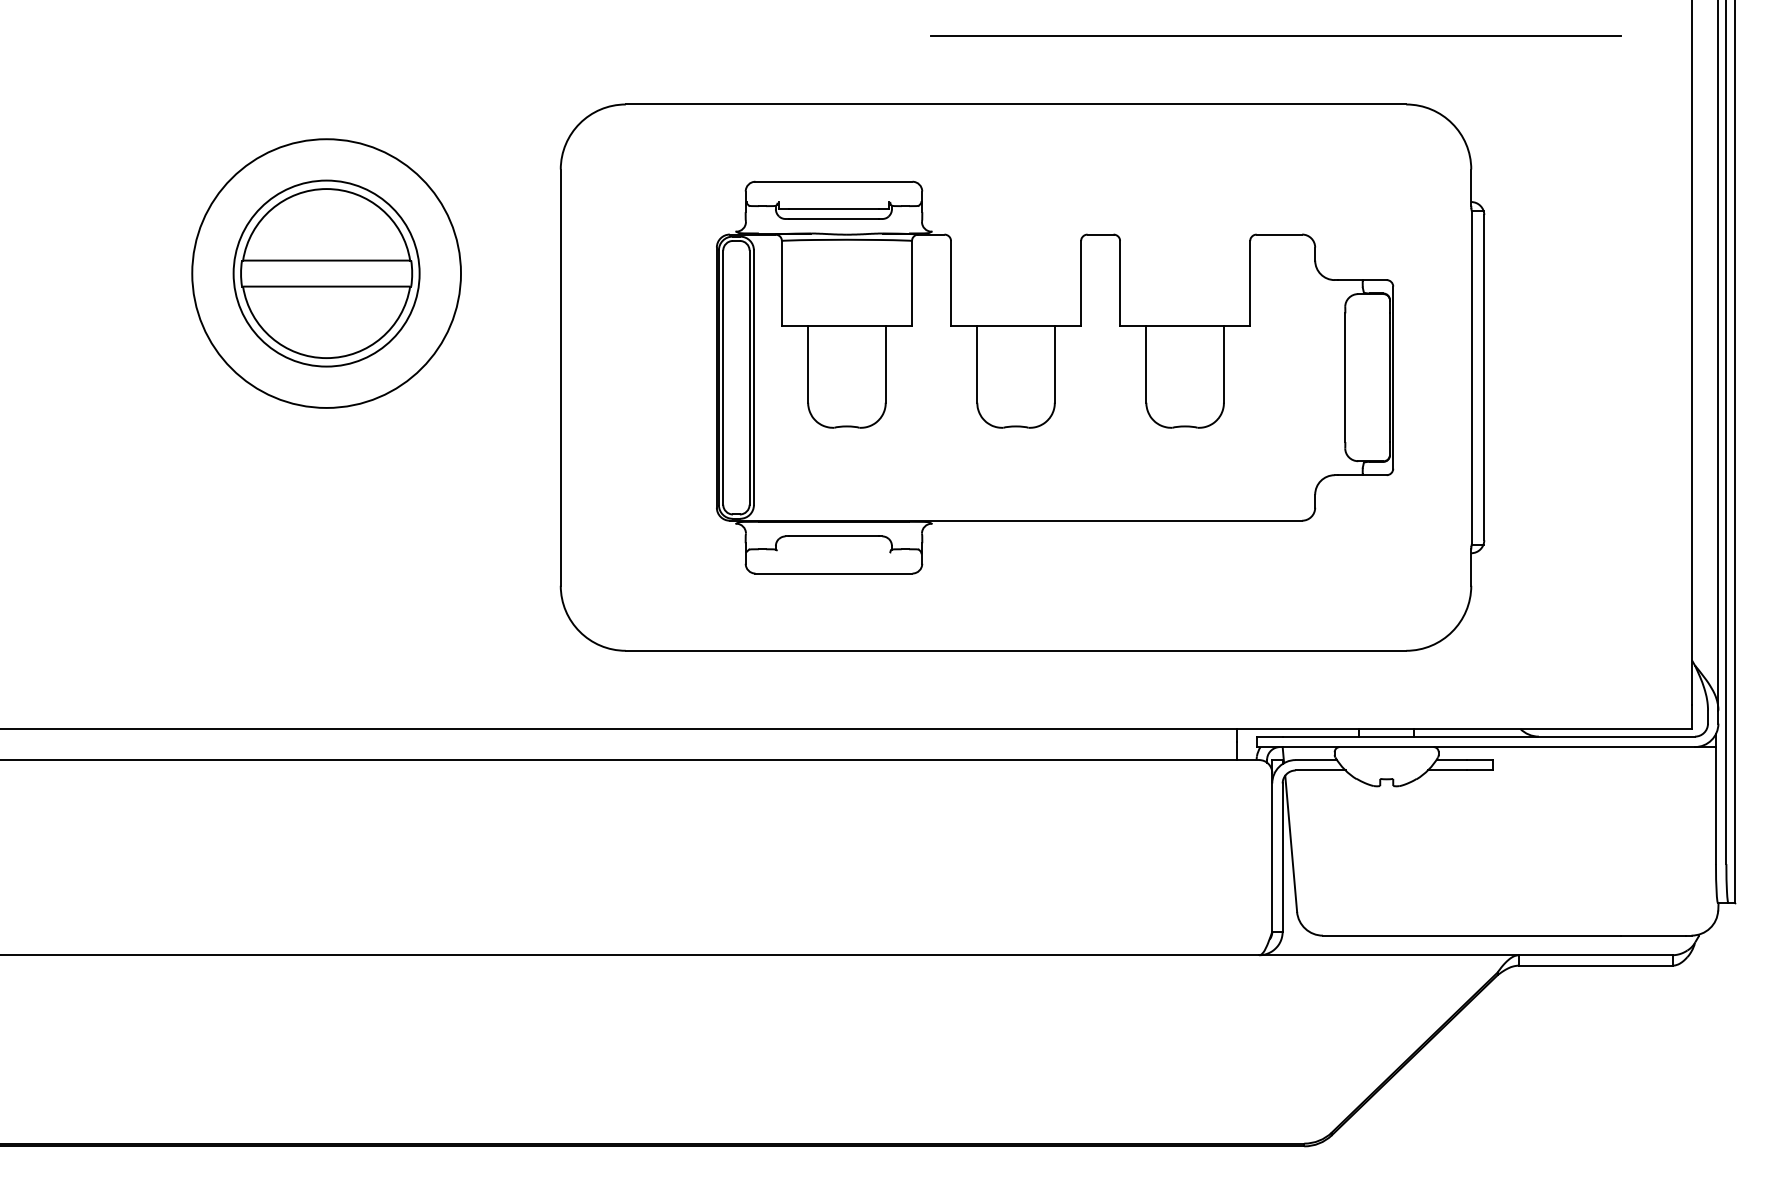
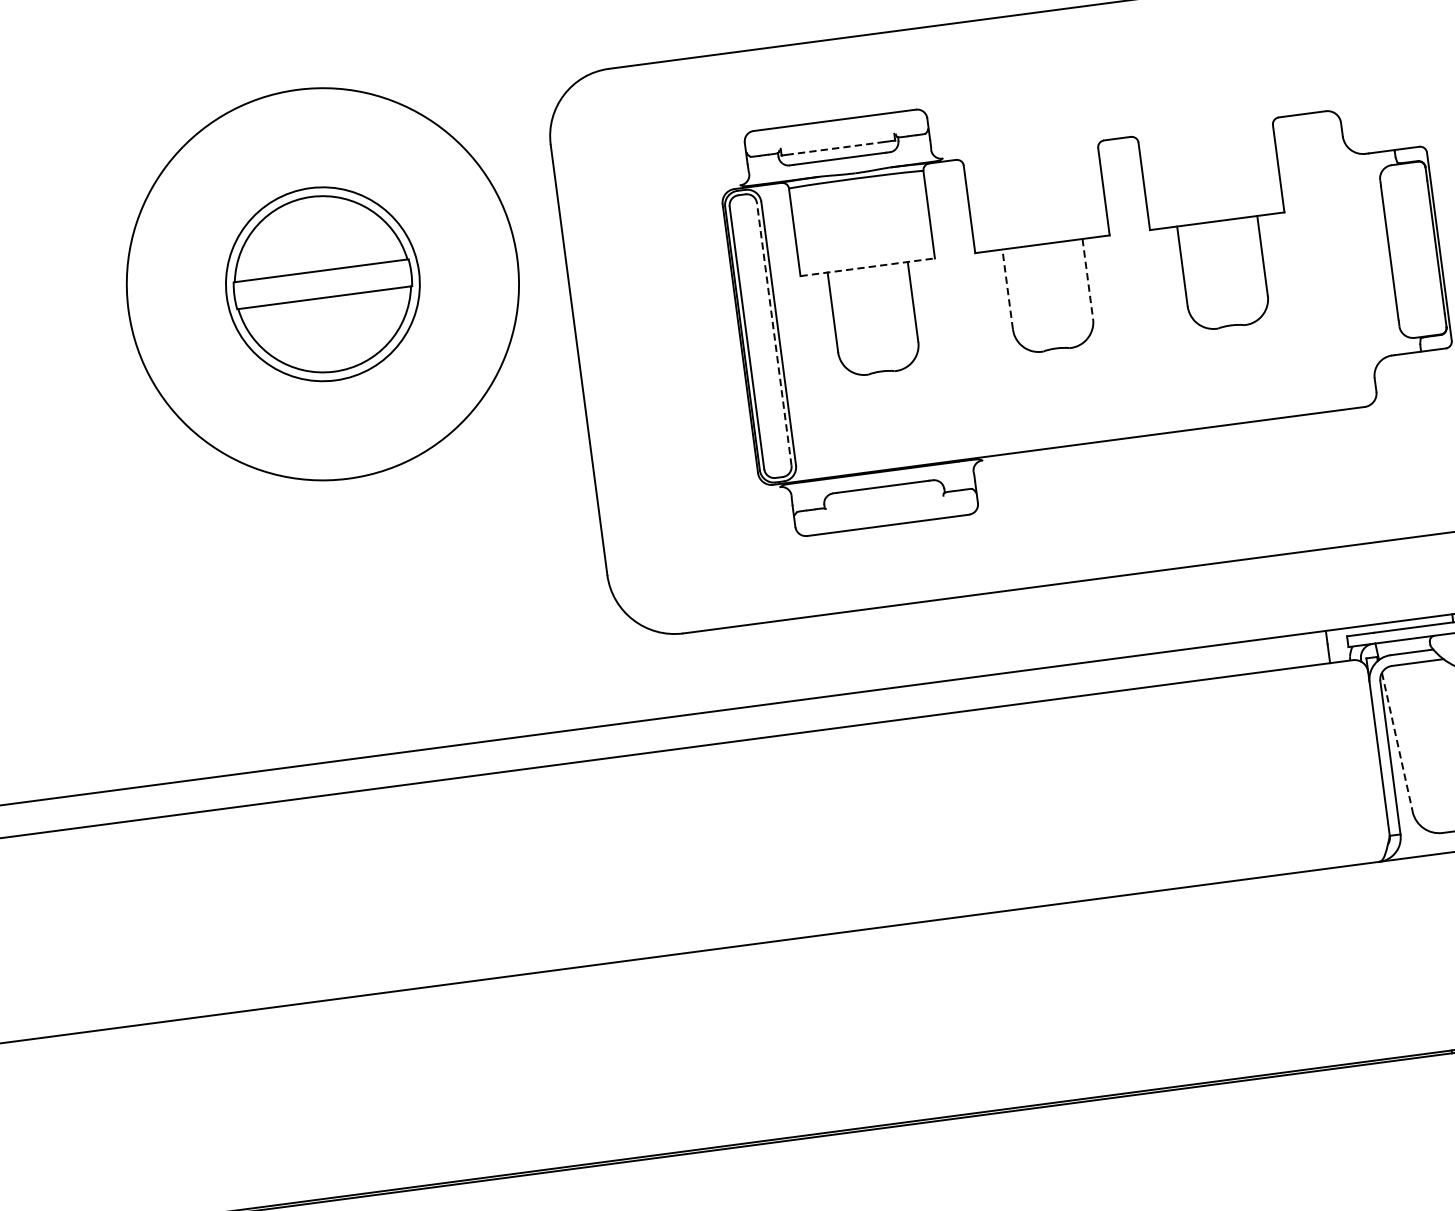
line: (833, 208) -> (837, 148), solid -> dashed
circle: (326, 273) -> (322, 284), size x1.4
line: (847, 325) -> (868, 267), solid -> dashed
line: (977, 364) -> (1007, 289), solid -> dashed
line: (1054, 364) -> (1087, 279), solid -> dashed
line: (749, 377) -> (774, 334), solid -> dashed
line: (1291, 844) -> (1397, 743), solid -> dashed

